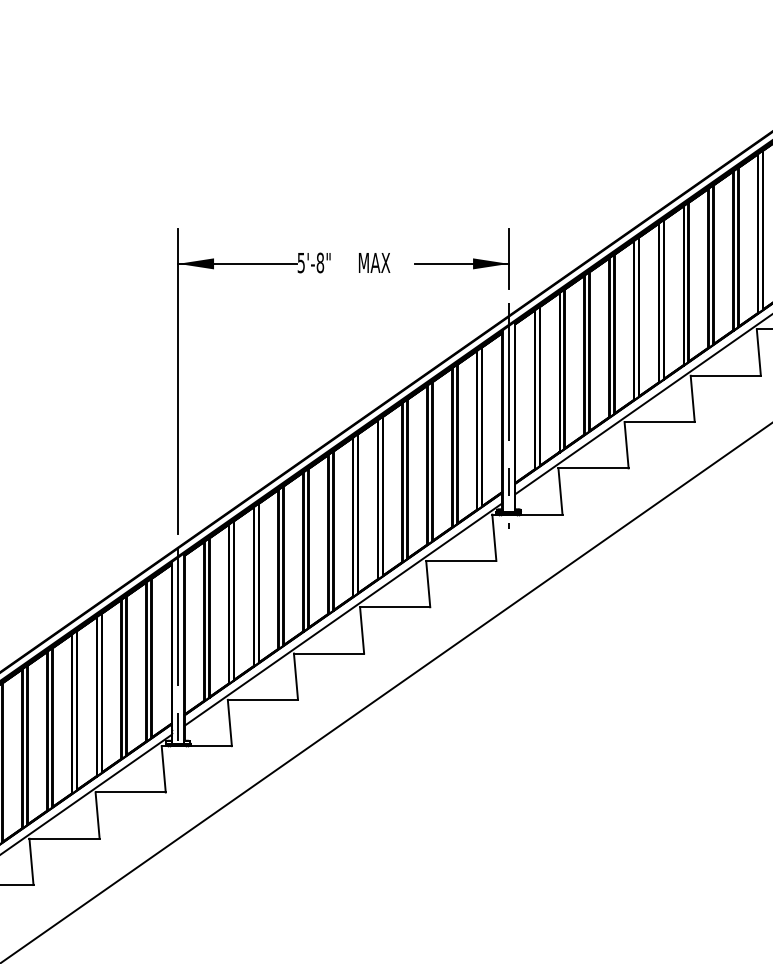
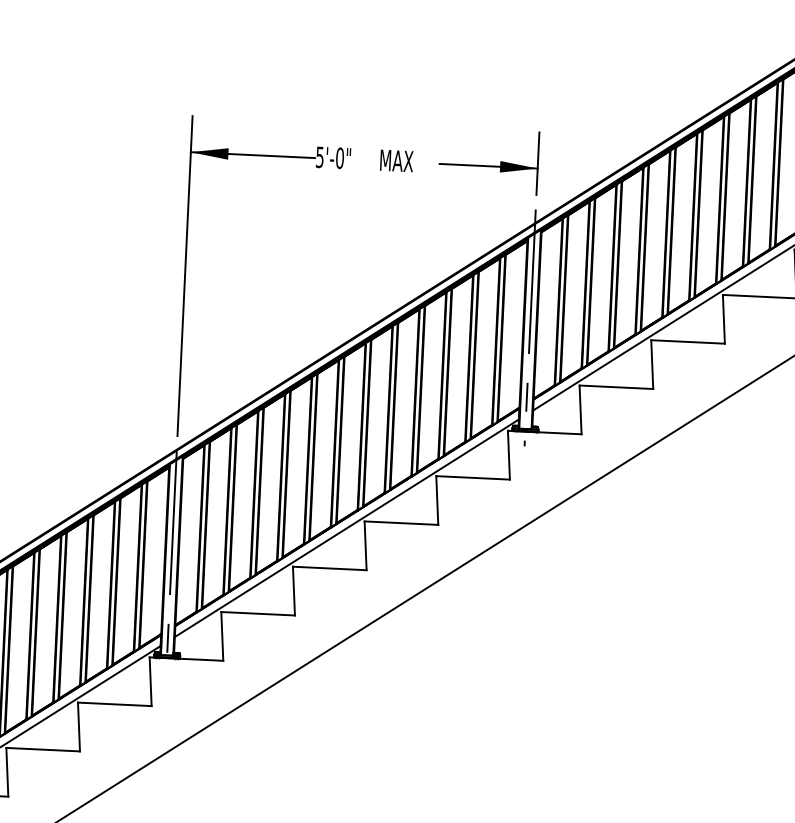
text: (320, 262) -> (340, 157), 5'-8" -> 5'-0"

